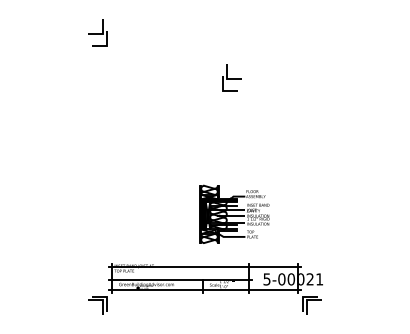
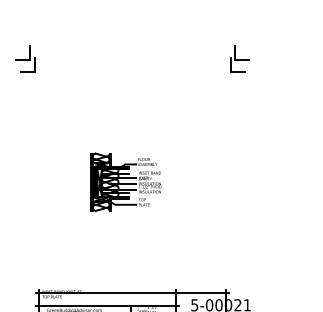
part: (231, 77) -> (239, 58), moved
part: (234, 213) -> (126, 181), moved

